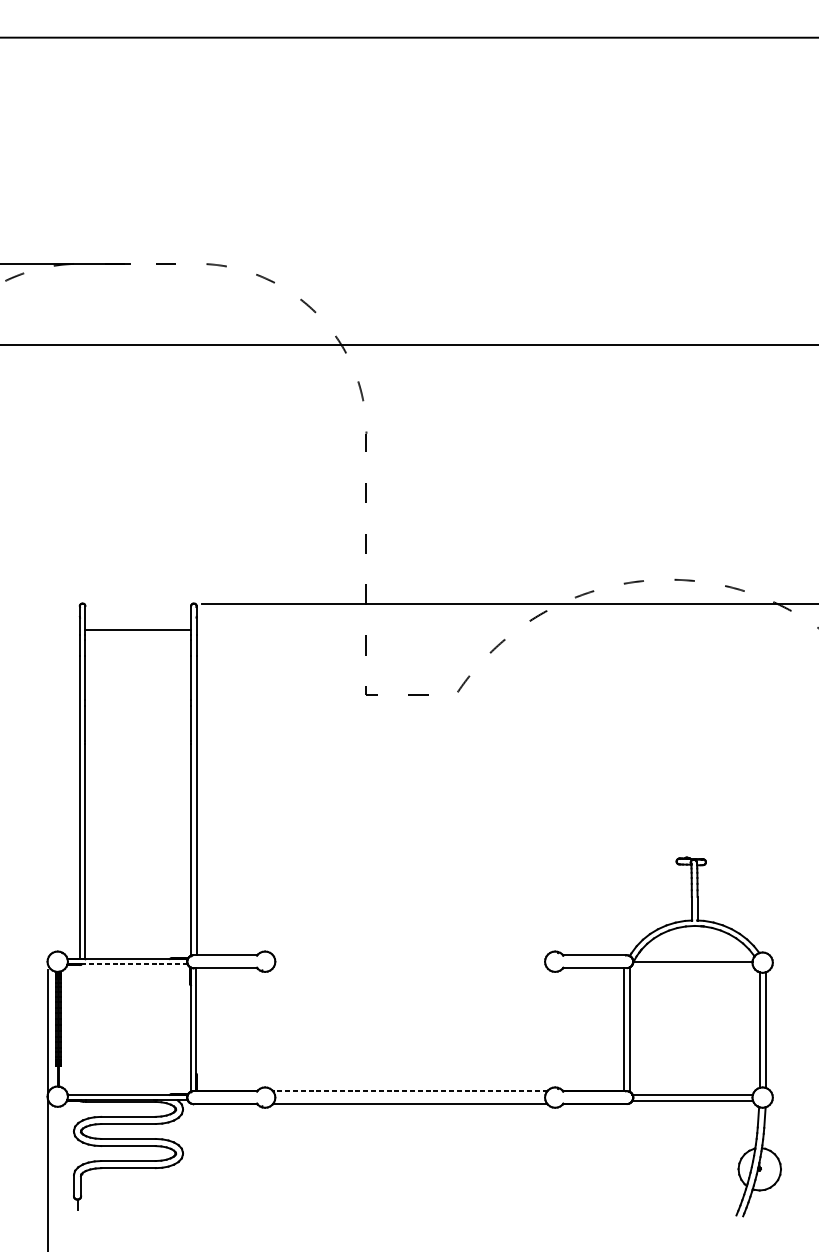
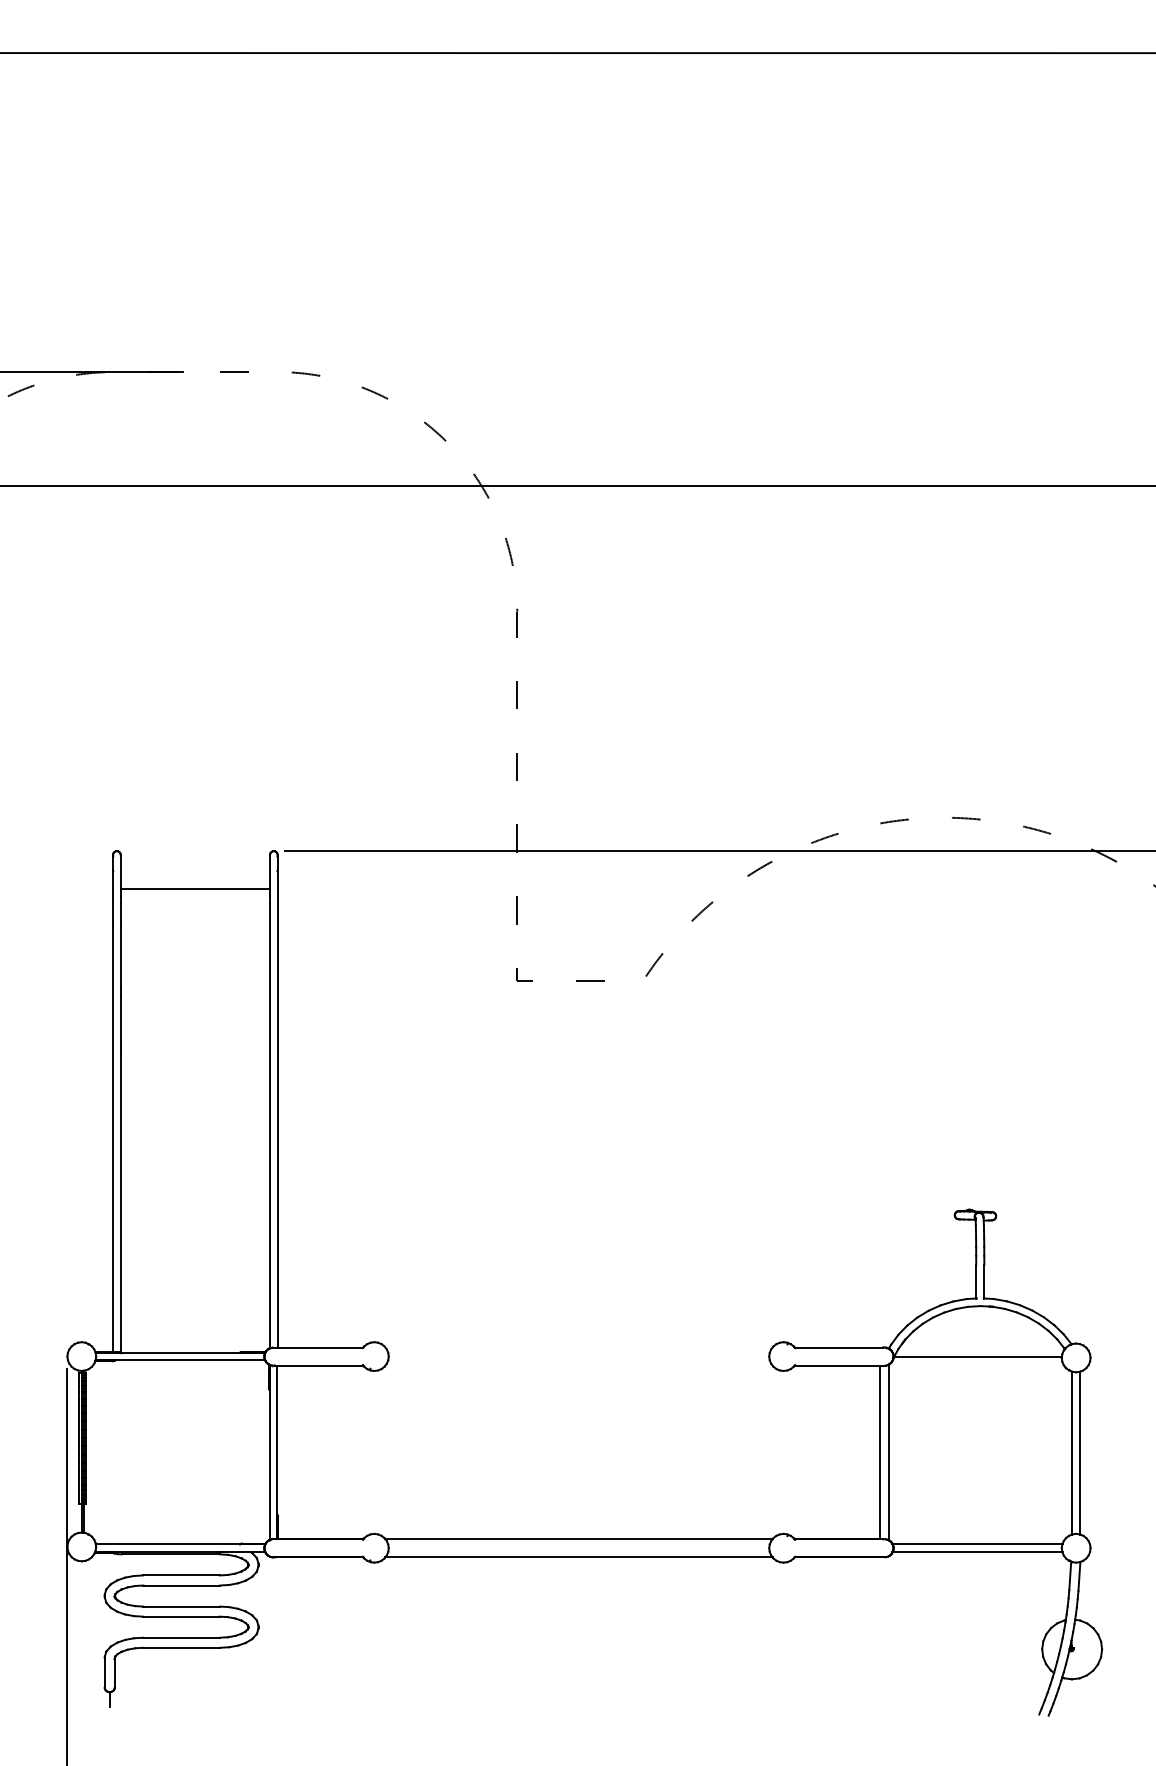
line: (134, 964) -> (189, 1360), dashed -> solid
line: (409, 1091) -> (578, 1539), dashed -> solid

